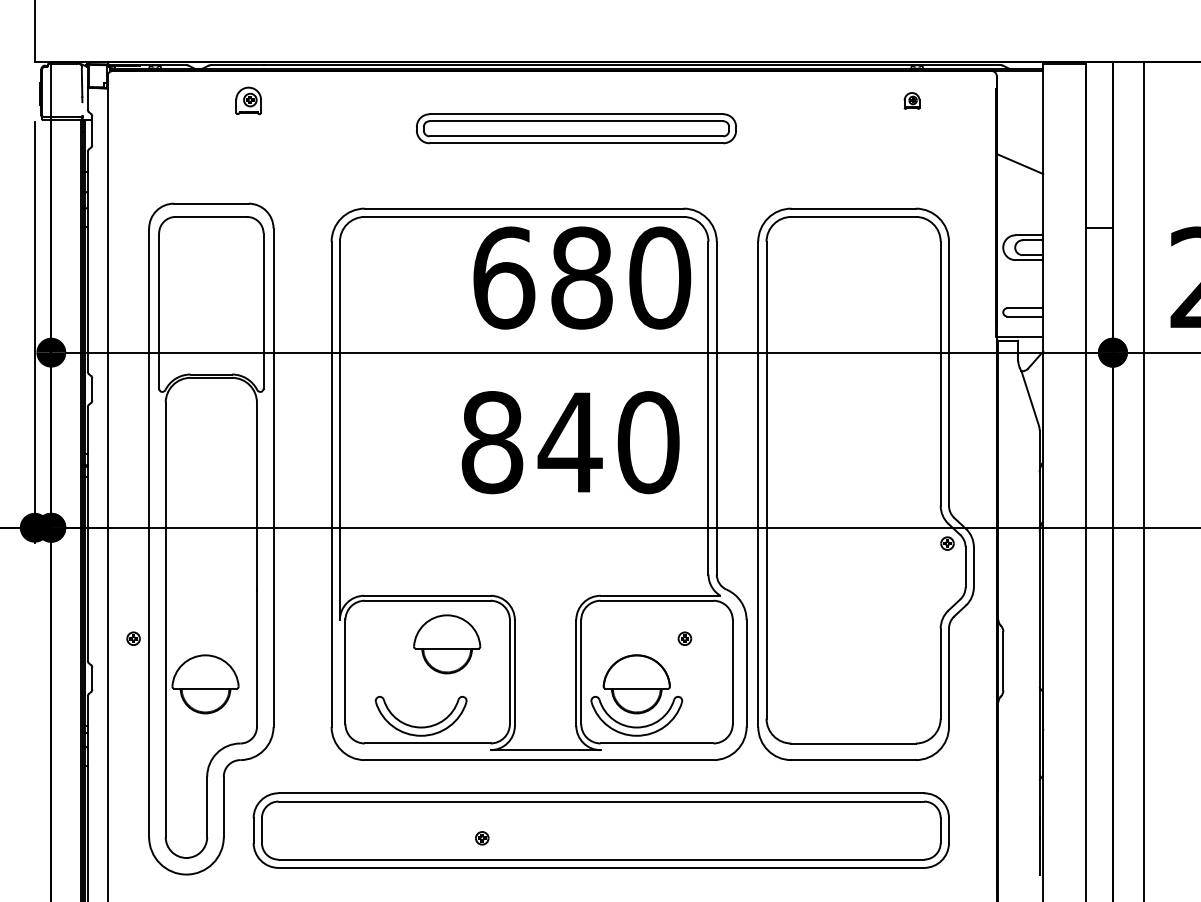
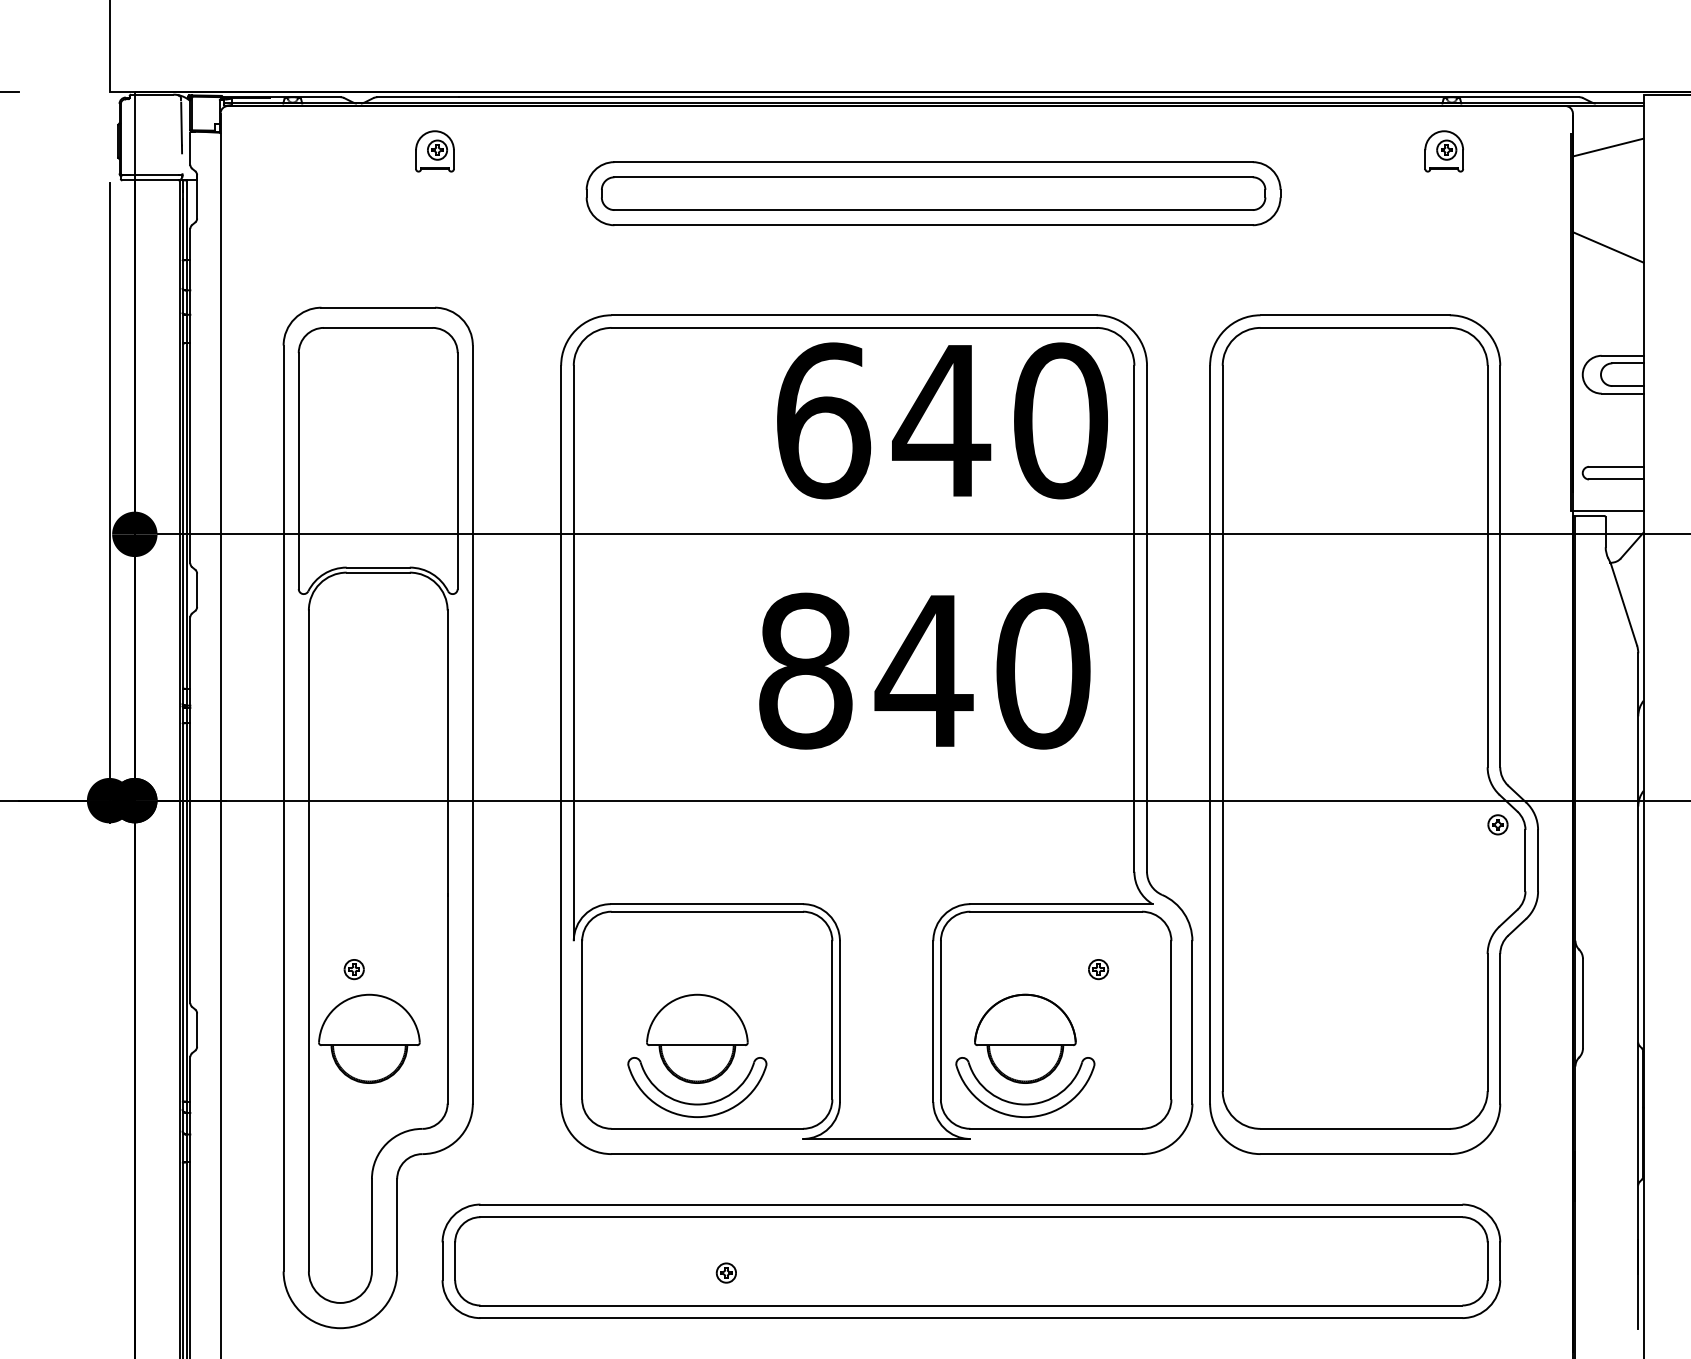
line: (1019, 98) -> (1607, 147), added
part: (911, 100) -> (1443, 150), size x1.67
part: (576, 128) -> (933, 193), size x1.43
text: (581, 277) -> (941, 420), 680 -> 640
part: (133, 638) -> (354, 969), moved
part: (447, 644) -> (697, 1039), moved
part: (482, 838) -> (726, 1273), moved

